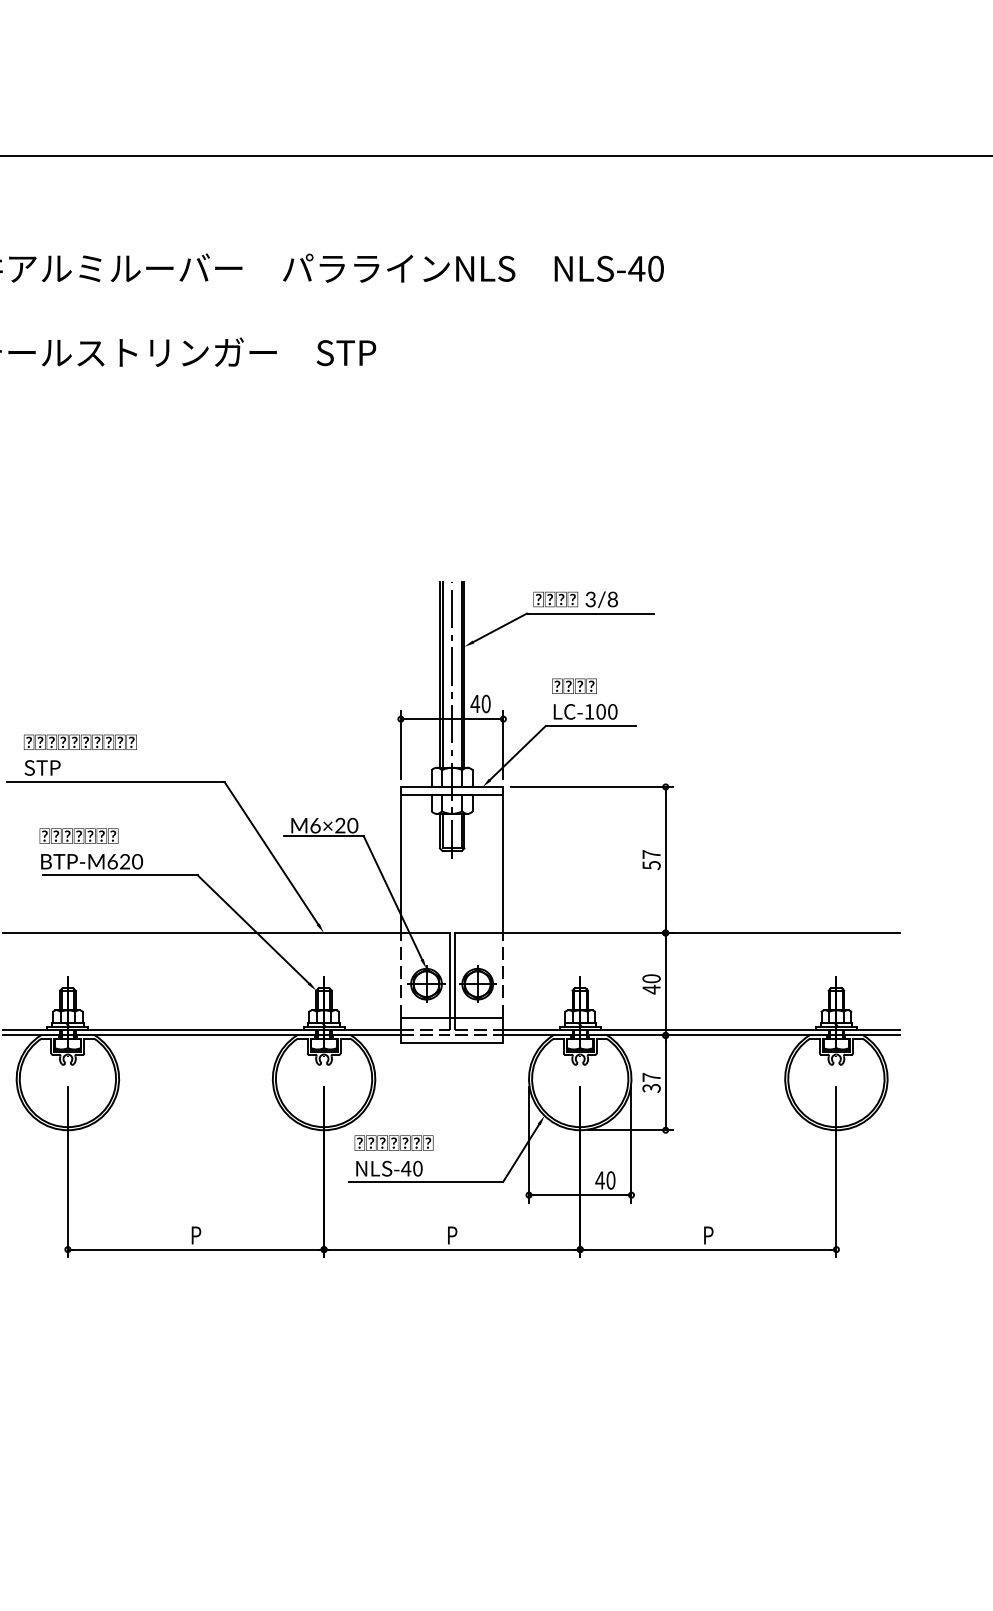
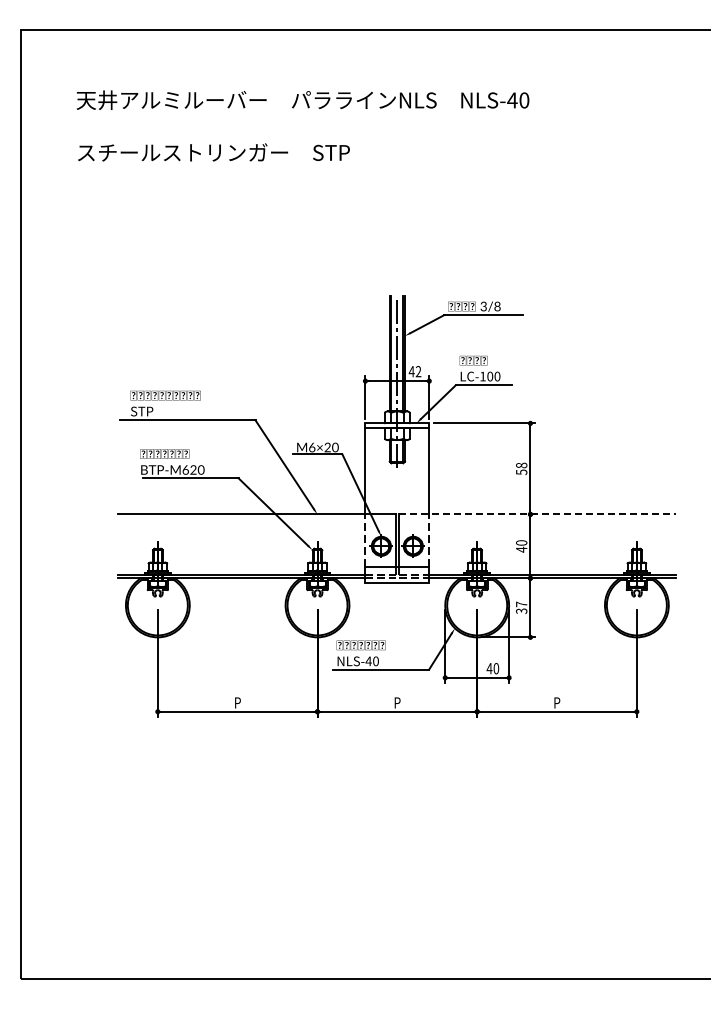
text: (486, 703) -> (418, 371), 40 -> 42
text: (651, 854) -> (521, 465), 57 -> 58
line: (676, 933) -> (537, 514), solid -> dashed

